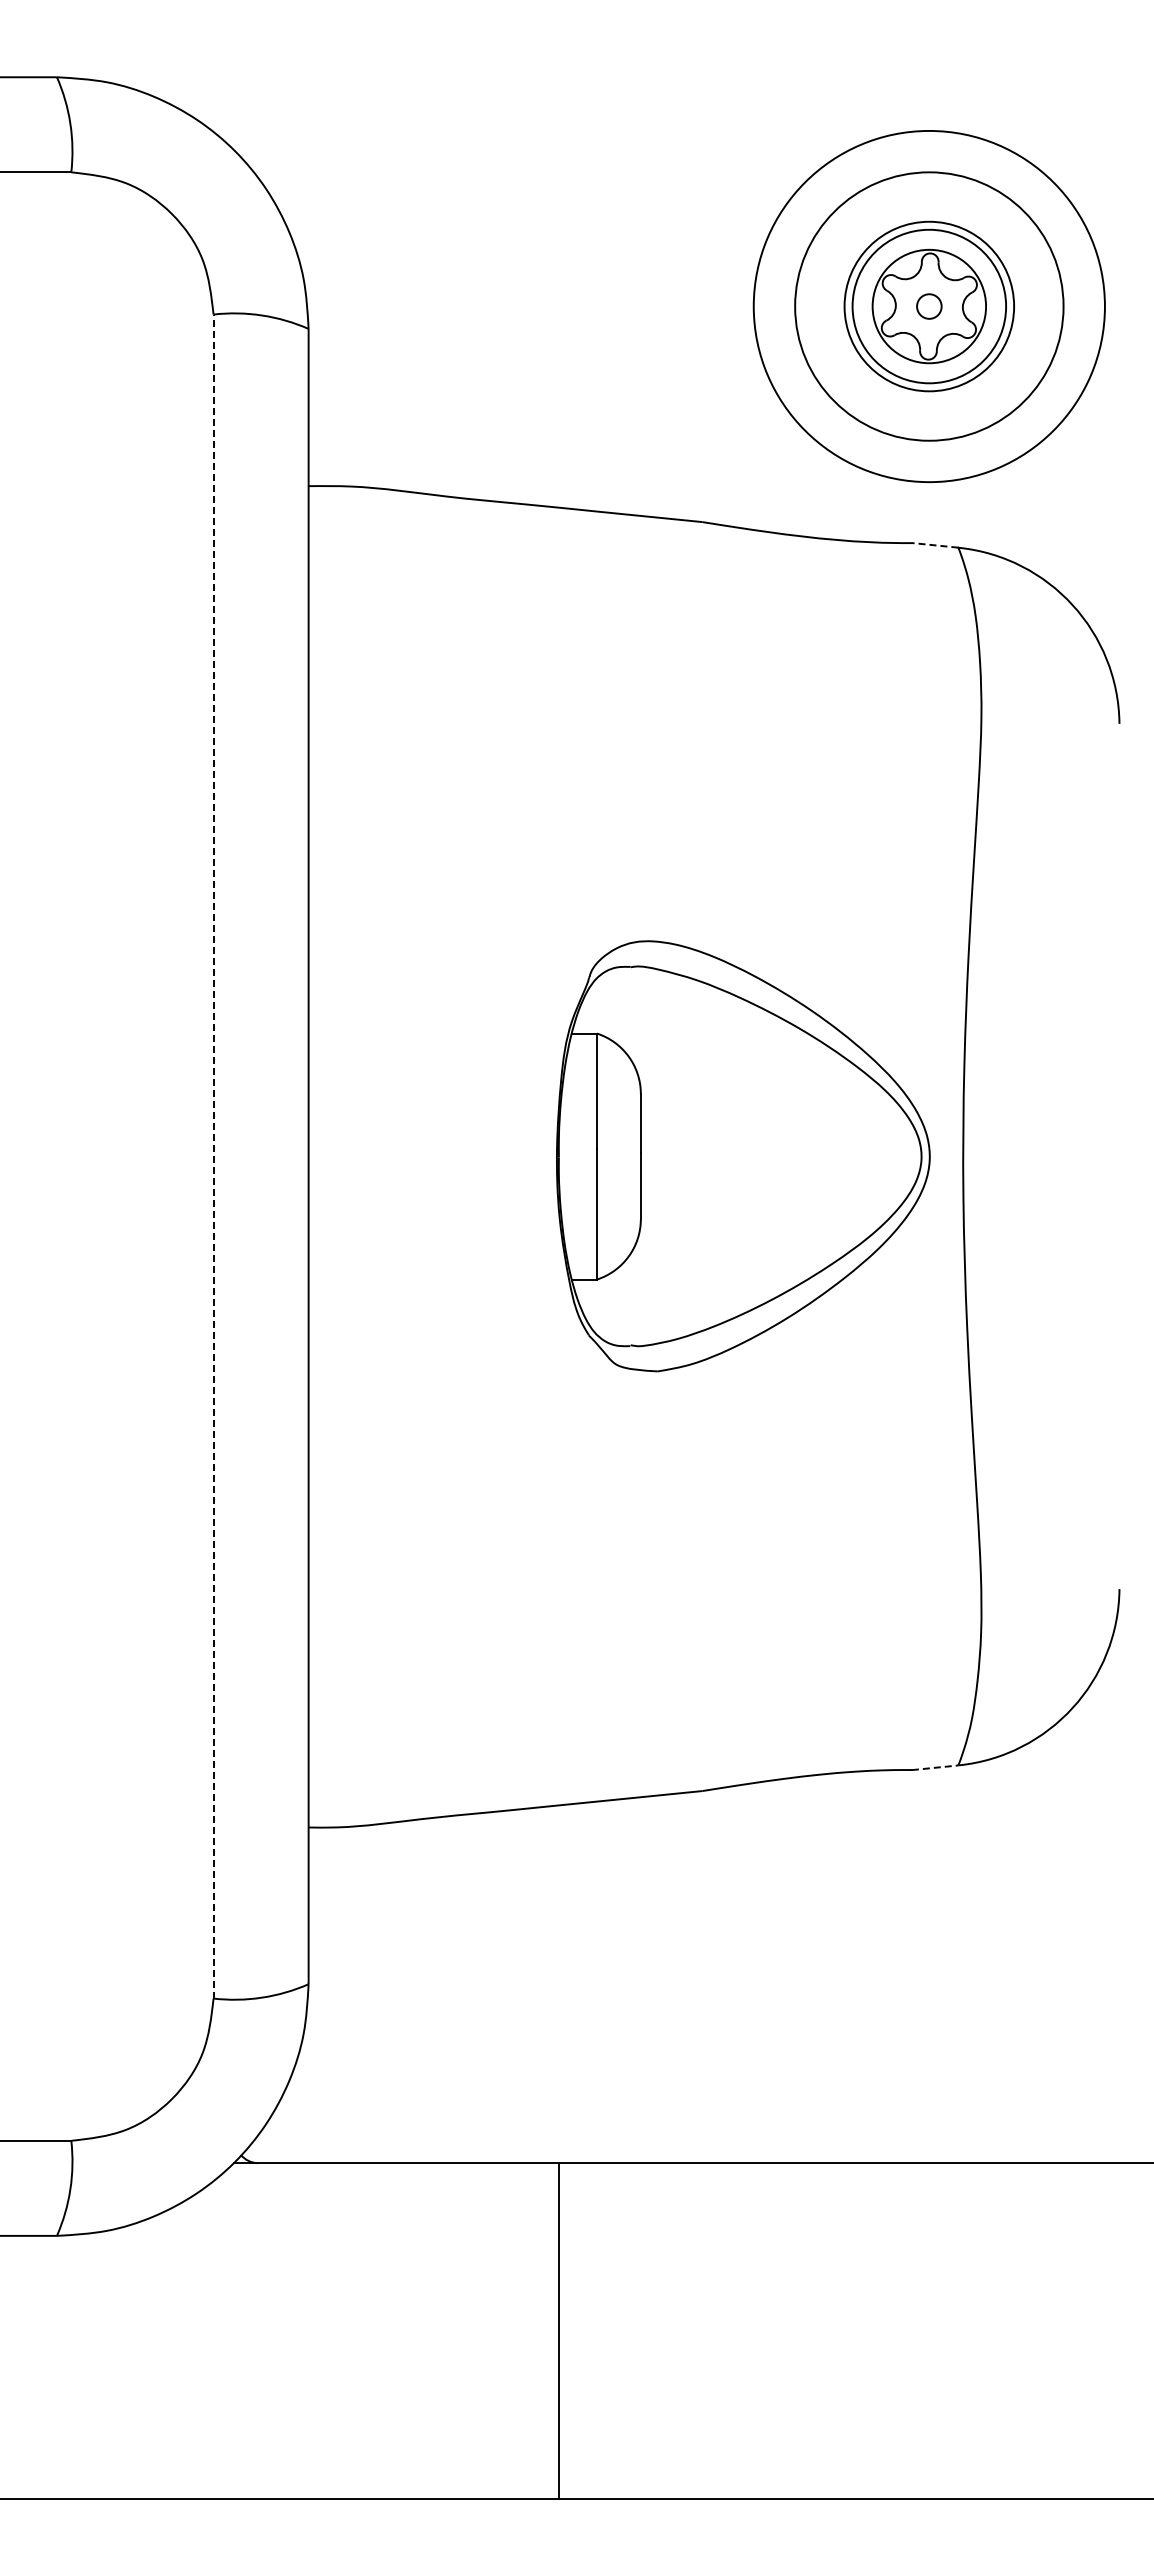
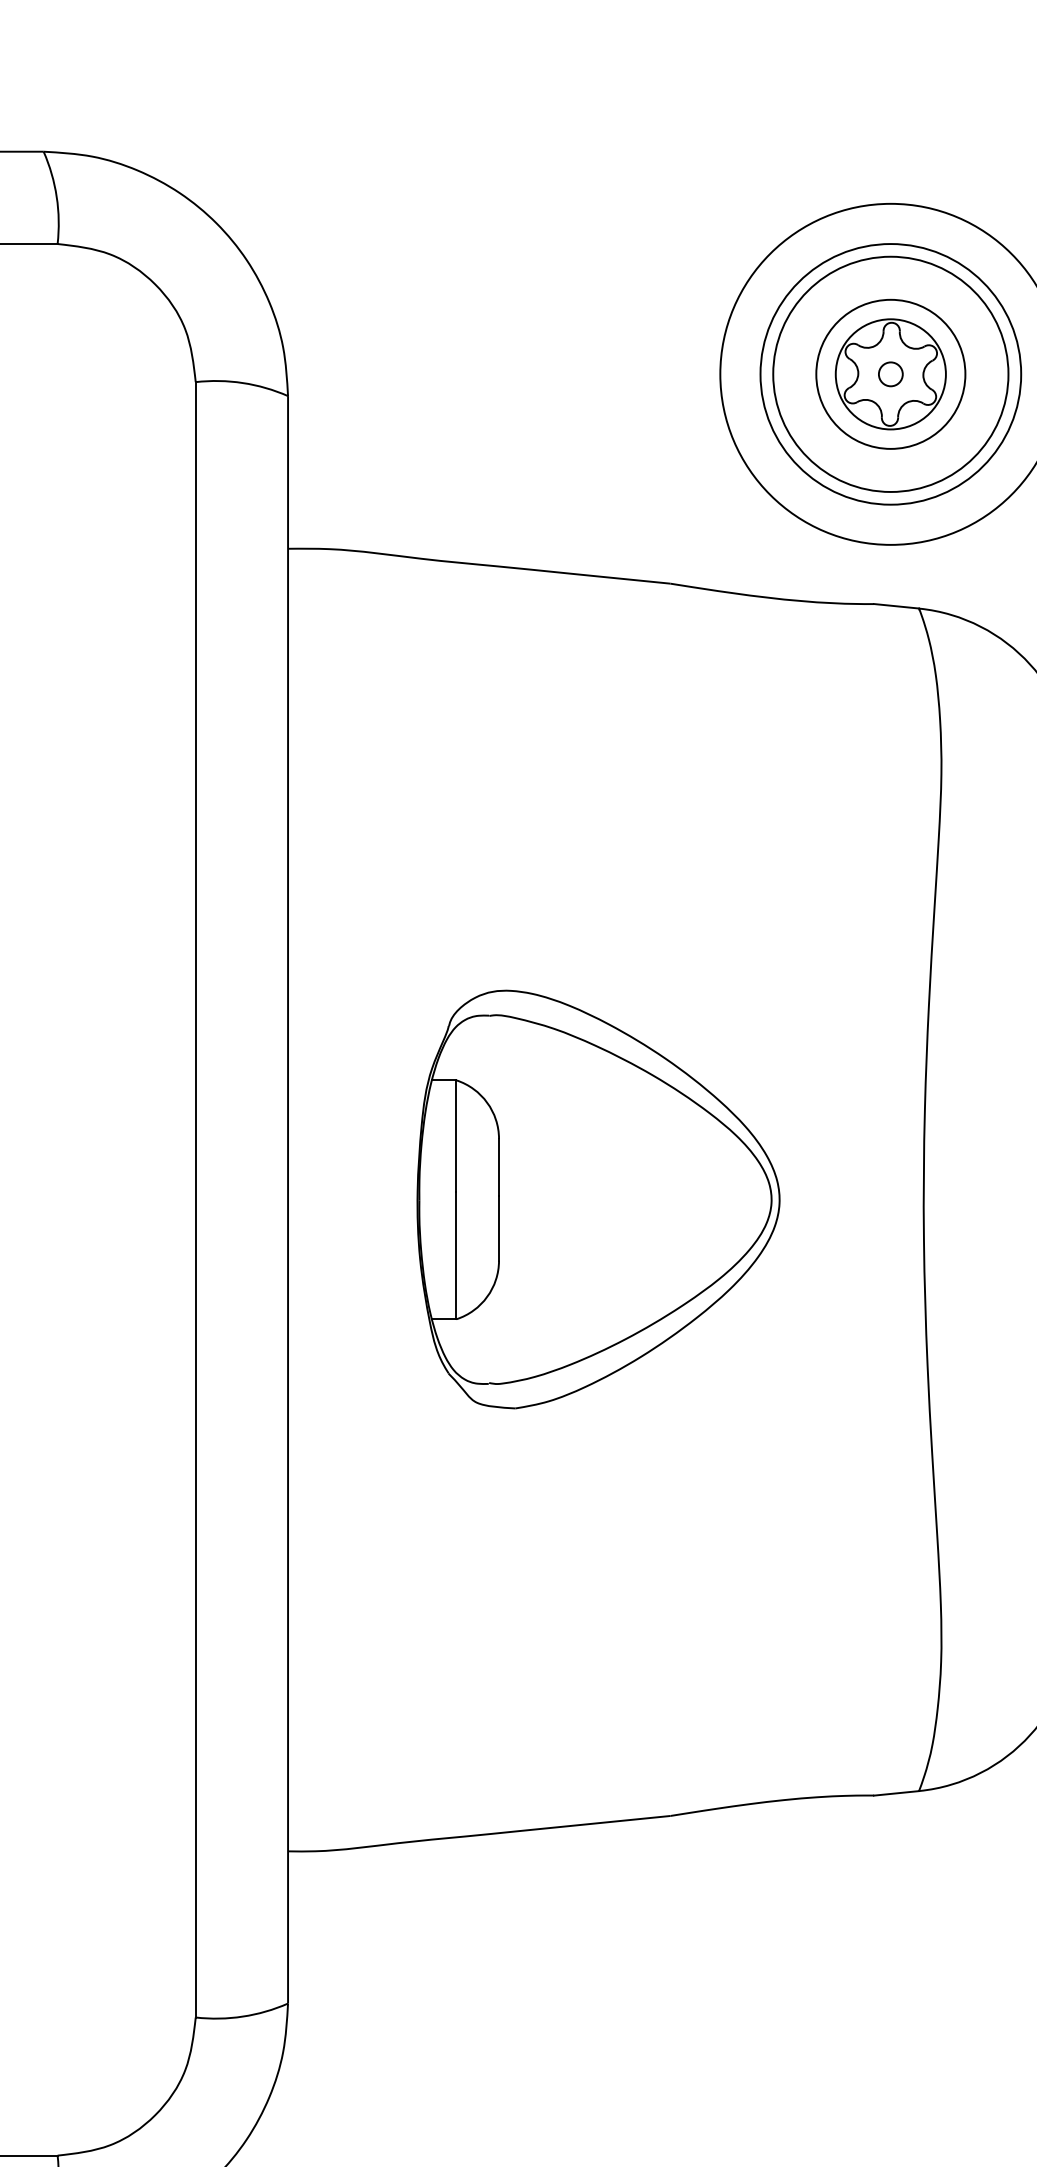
circle: (929, 306) -> (890, 374), size x1.43
line: (934, 545) -> (895, 606), dashed -> solid
line: (213, 1156) -> (195, 1199), dashed -> solid
part: (743, 1156) -> (598, 1199), moved
line: (935, 1767) -> (896, 1793), dashed -> solid

